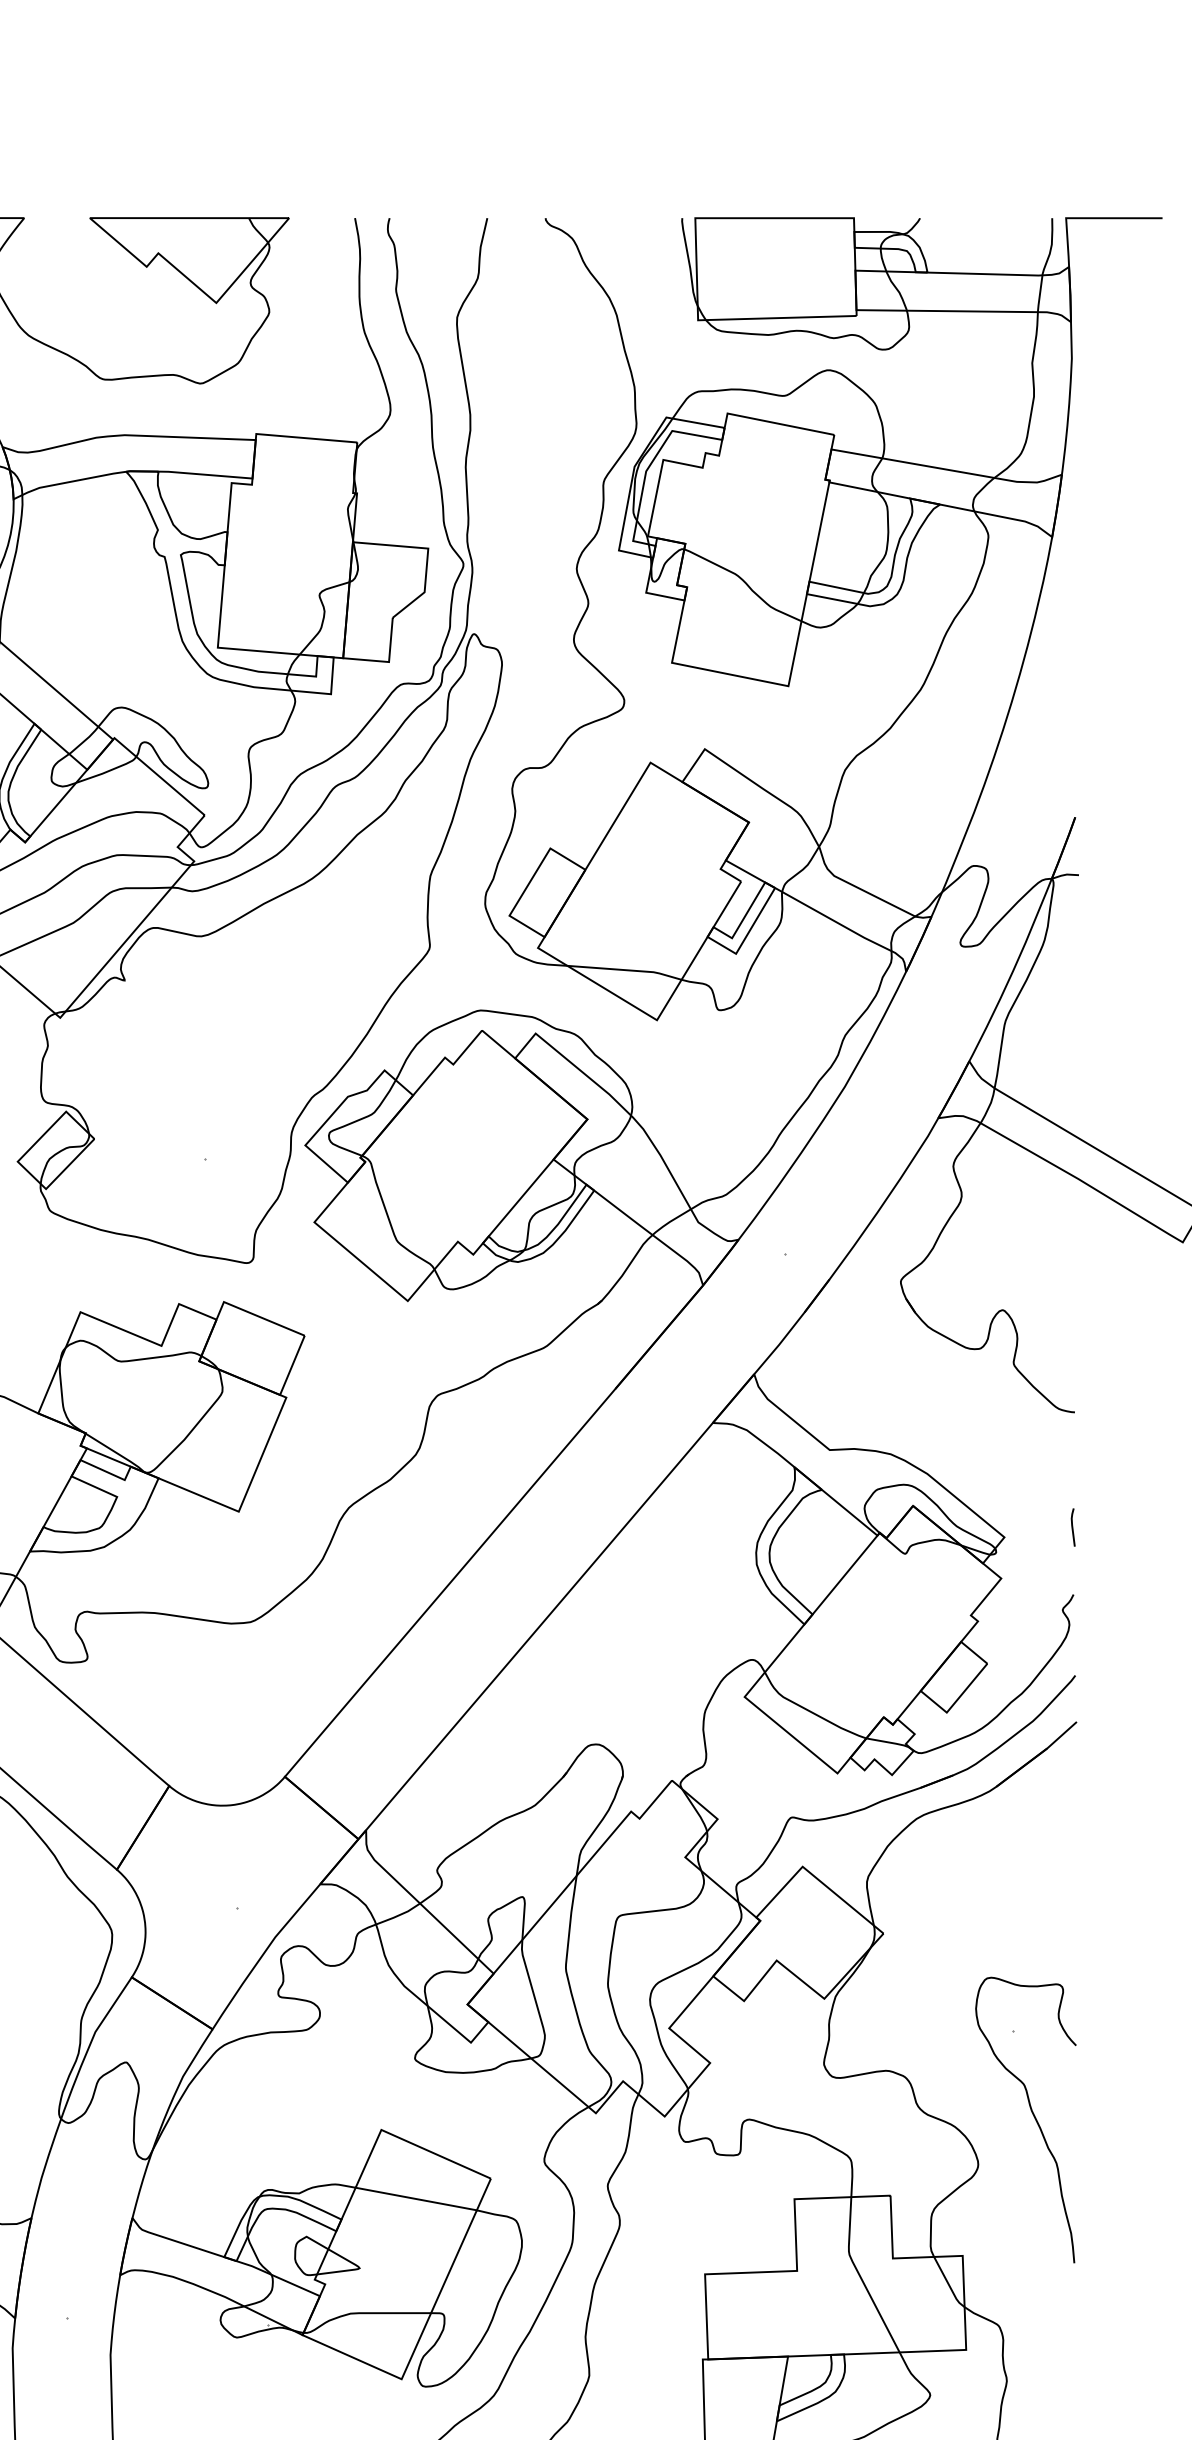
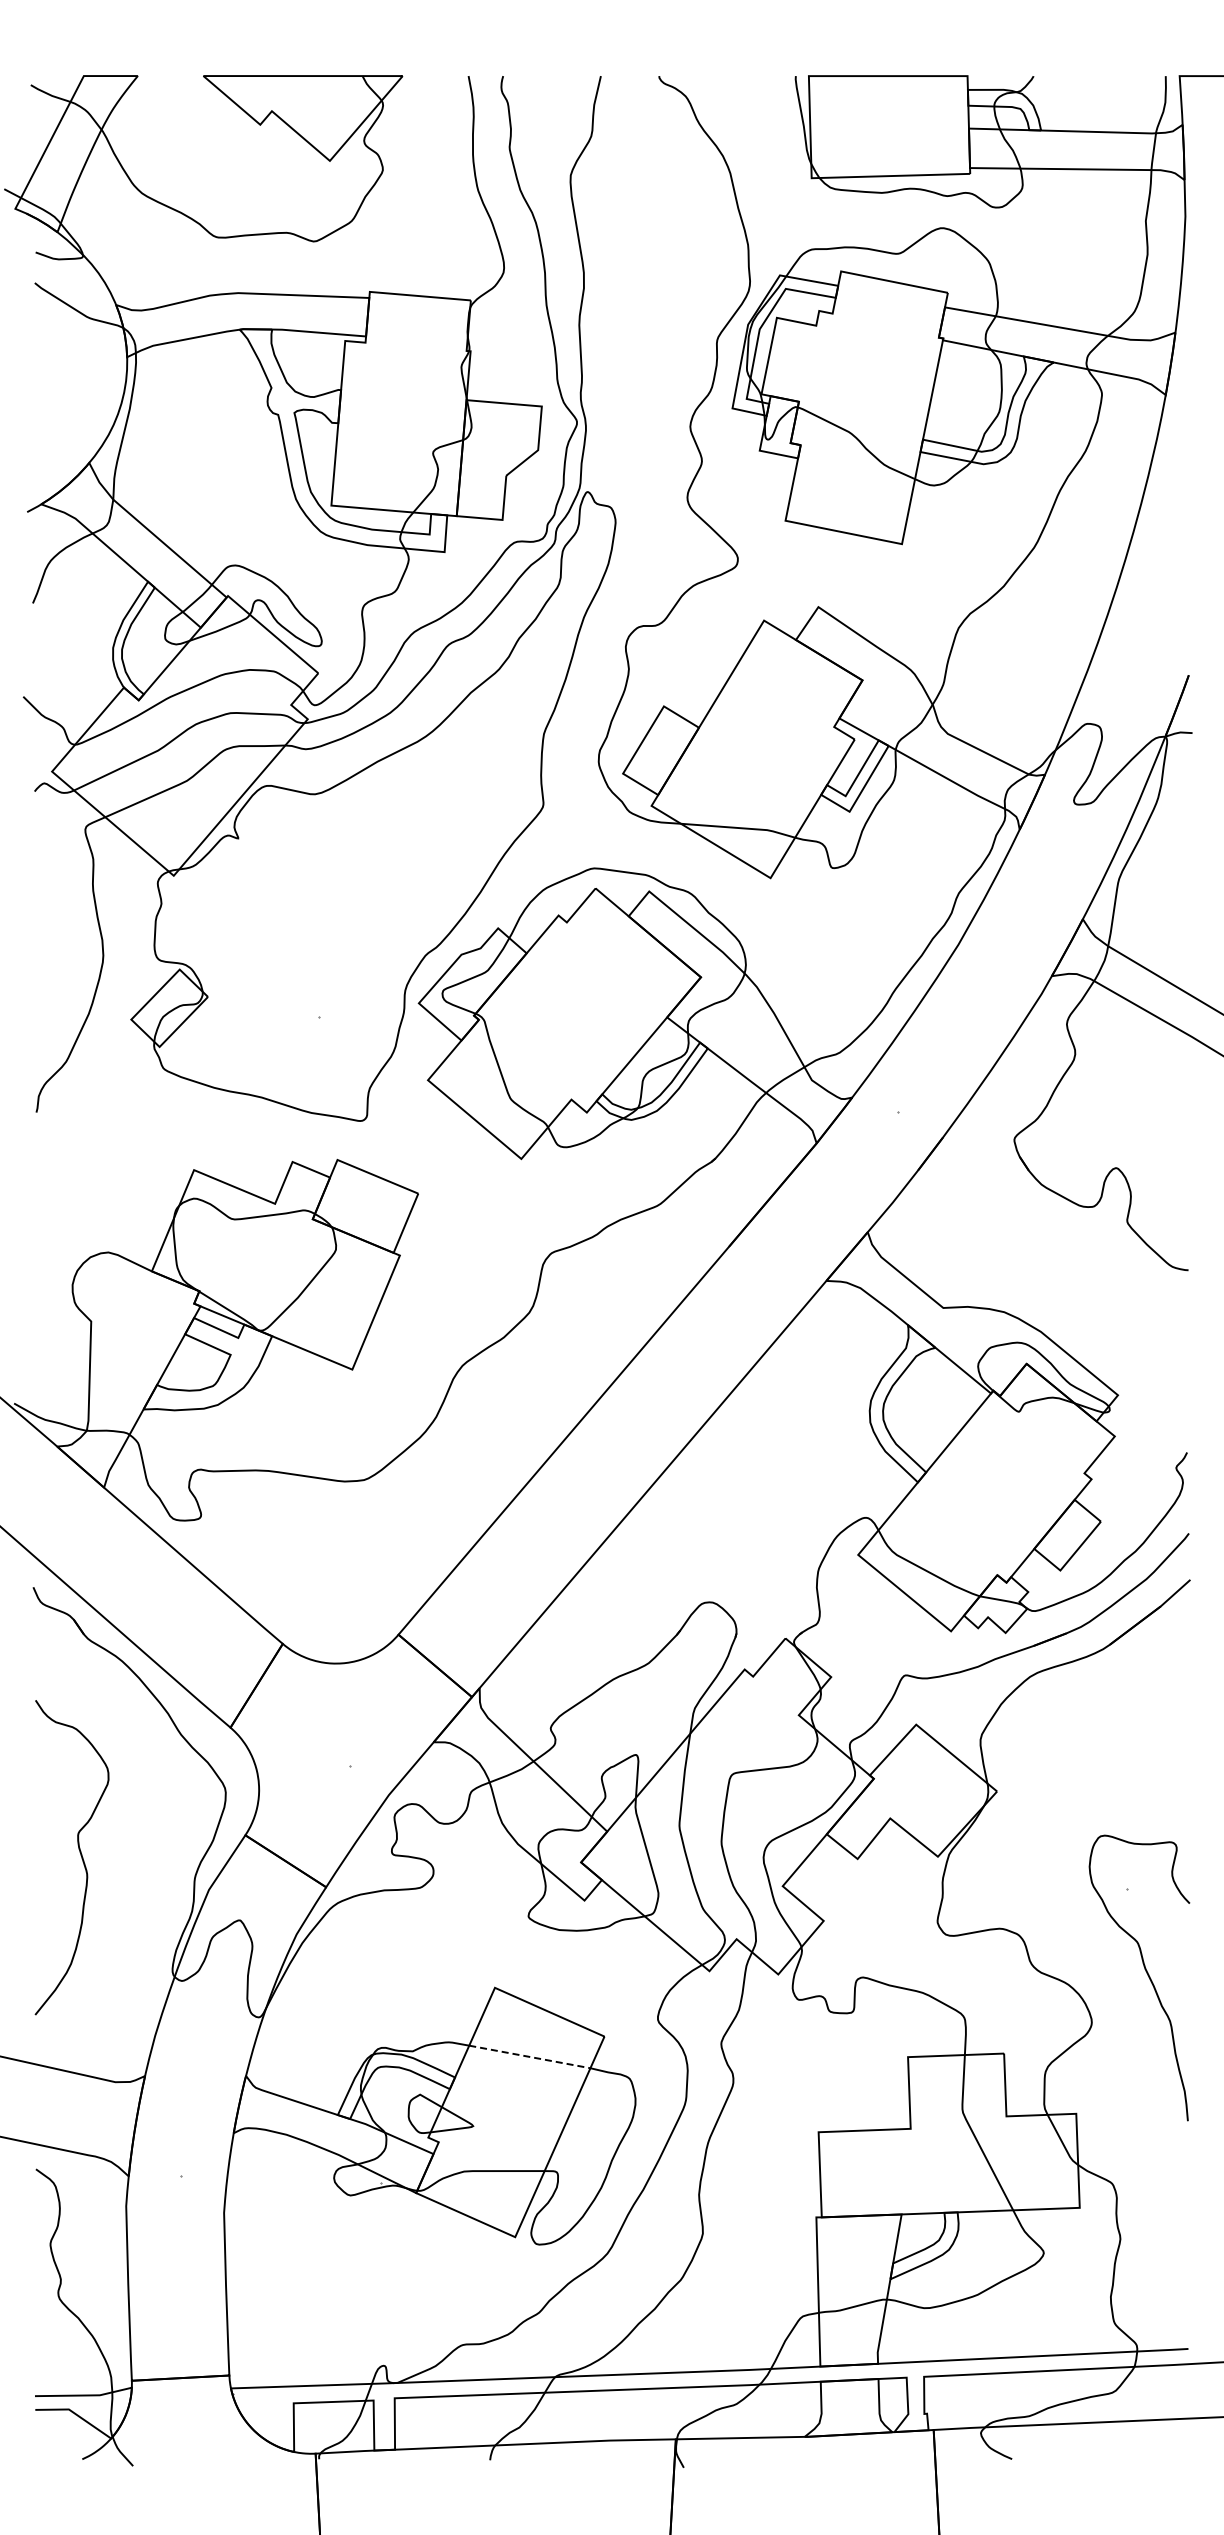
line: (1072, 1527) -> (1186, 1385), removed
line: (415, 2198) -> (529, 2056), solid -> dashed

